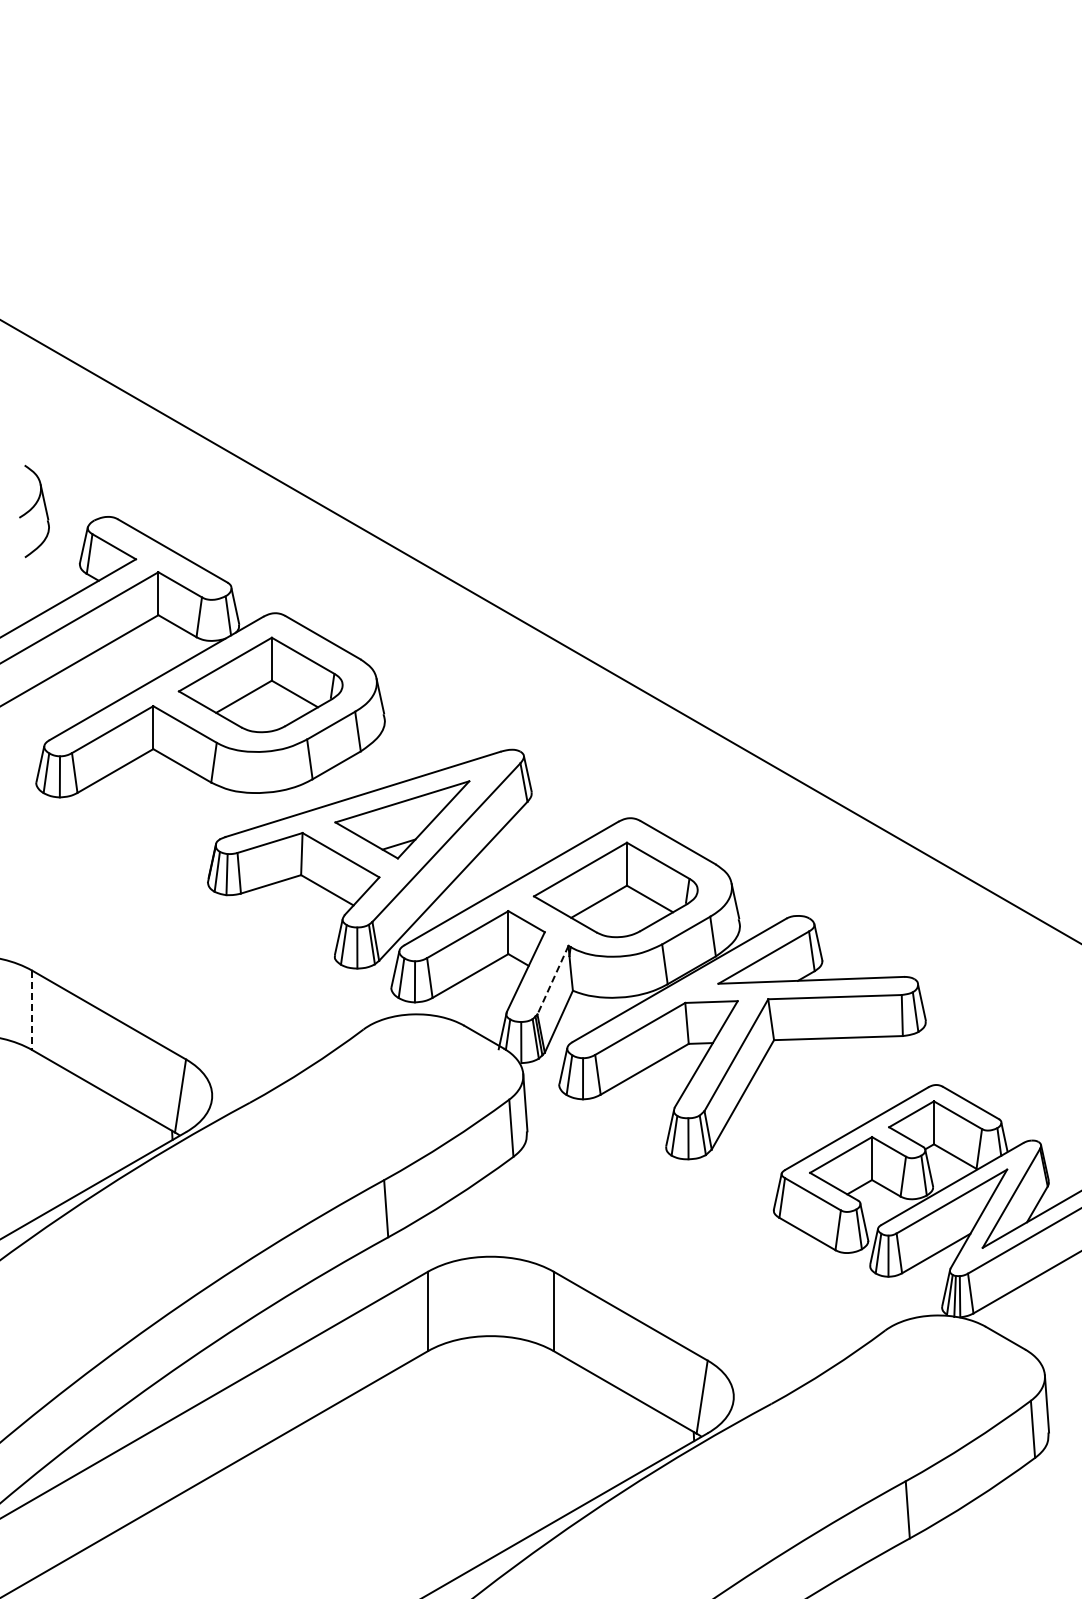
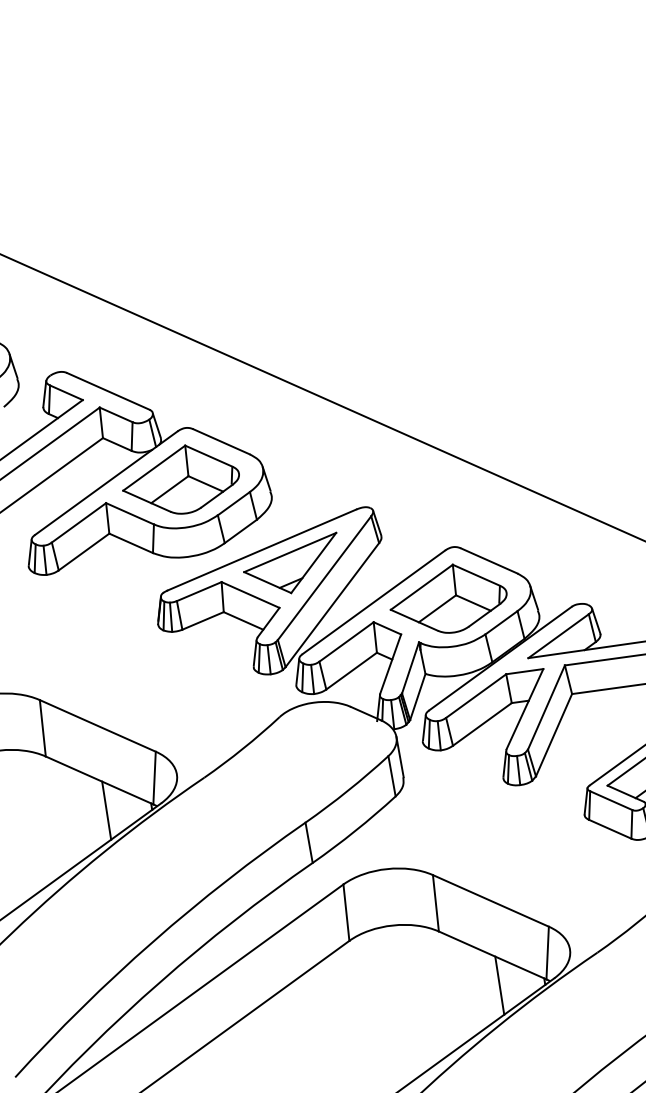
line: (552, 980) -> (410, 668), dashed -> solid
line: (32, 1010) -> (43, 728), dashed -> solid
line: (109, 1134) -> (106, 810), added
line: (630, 1435) -> (499, 985), added

